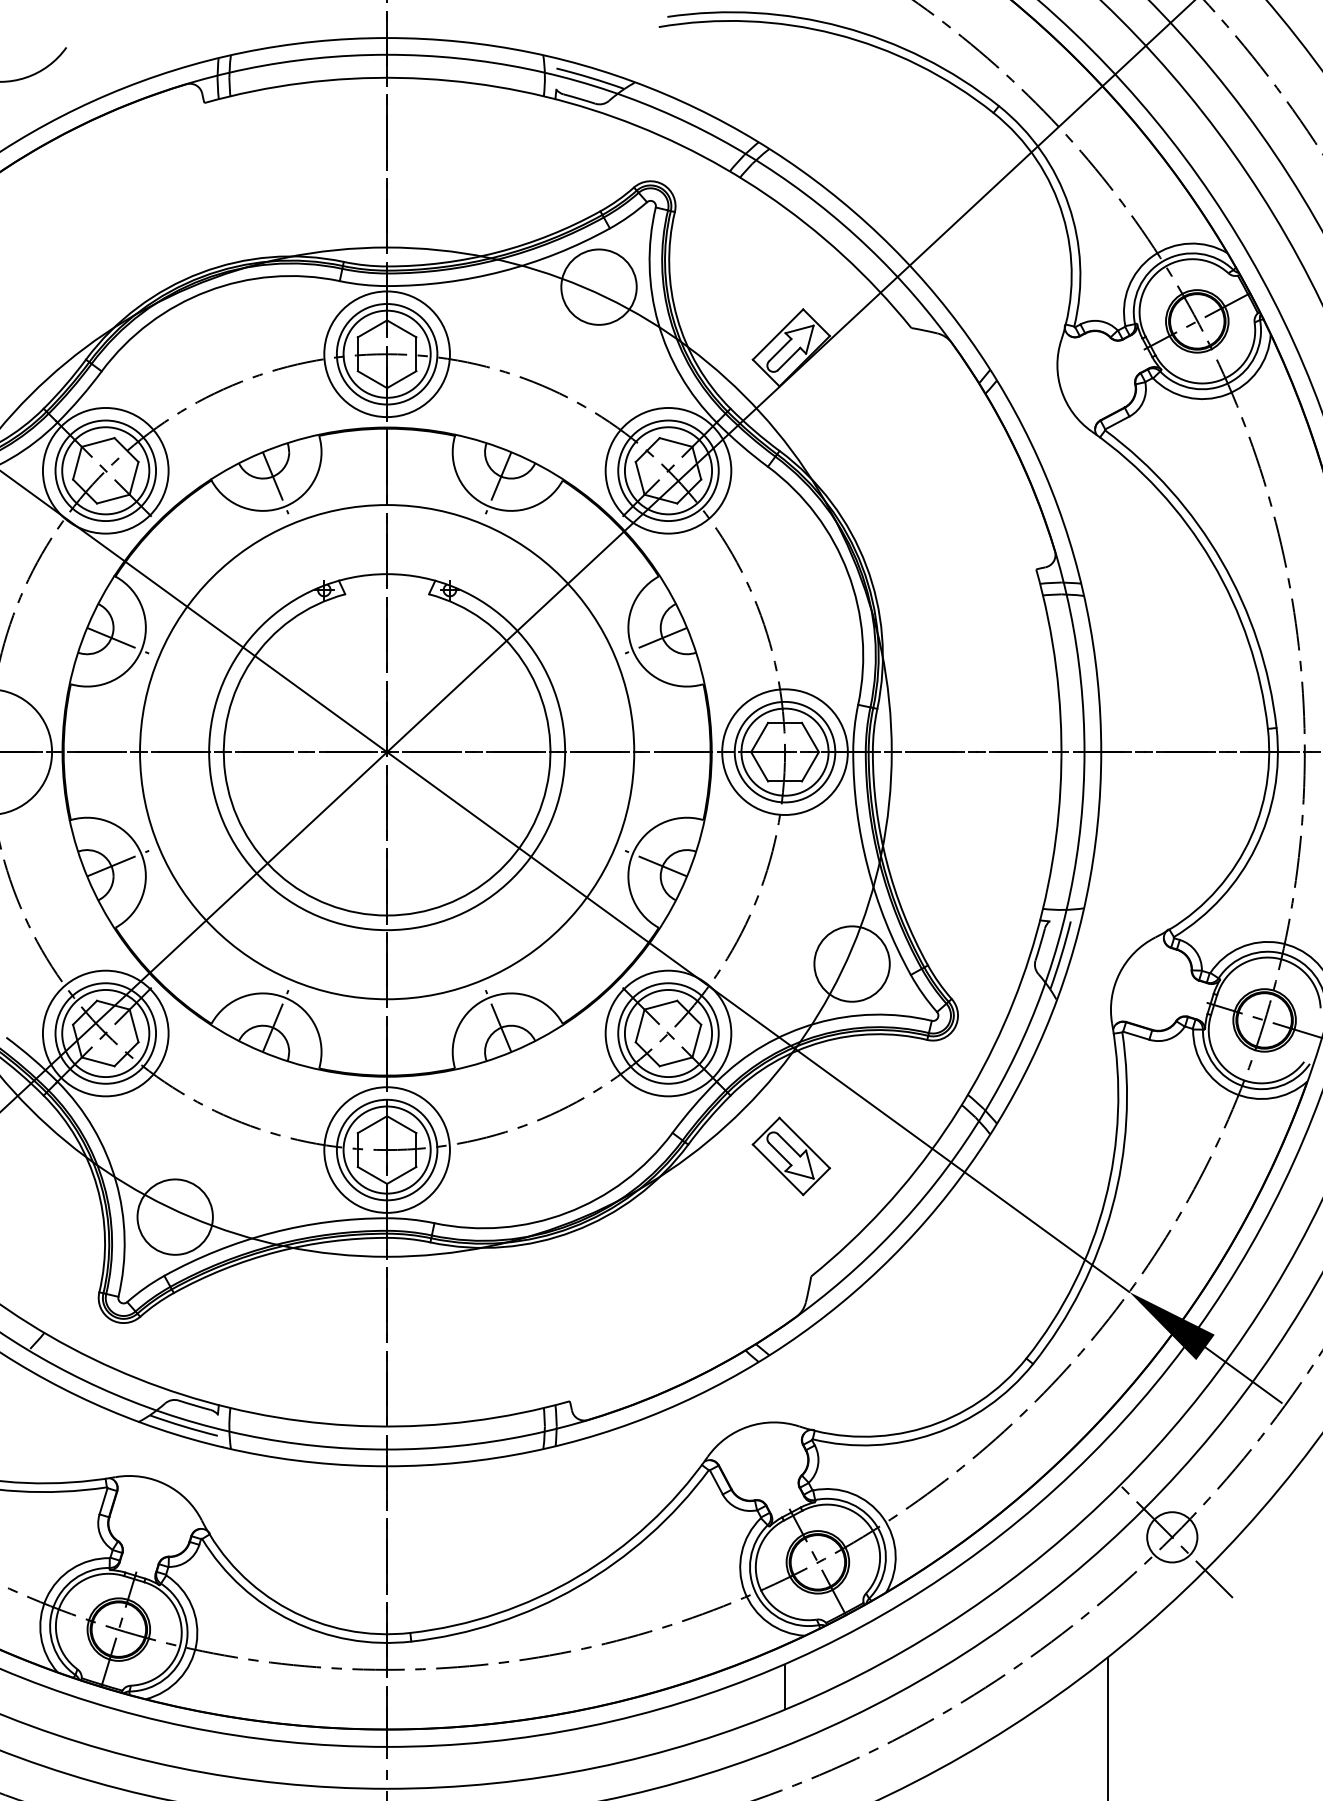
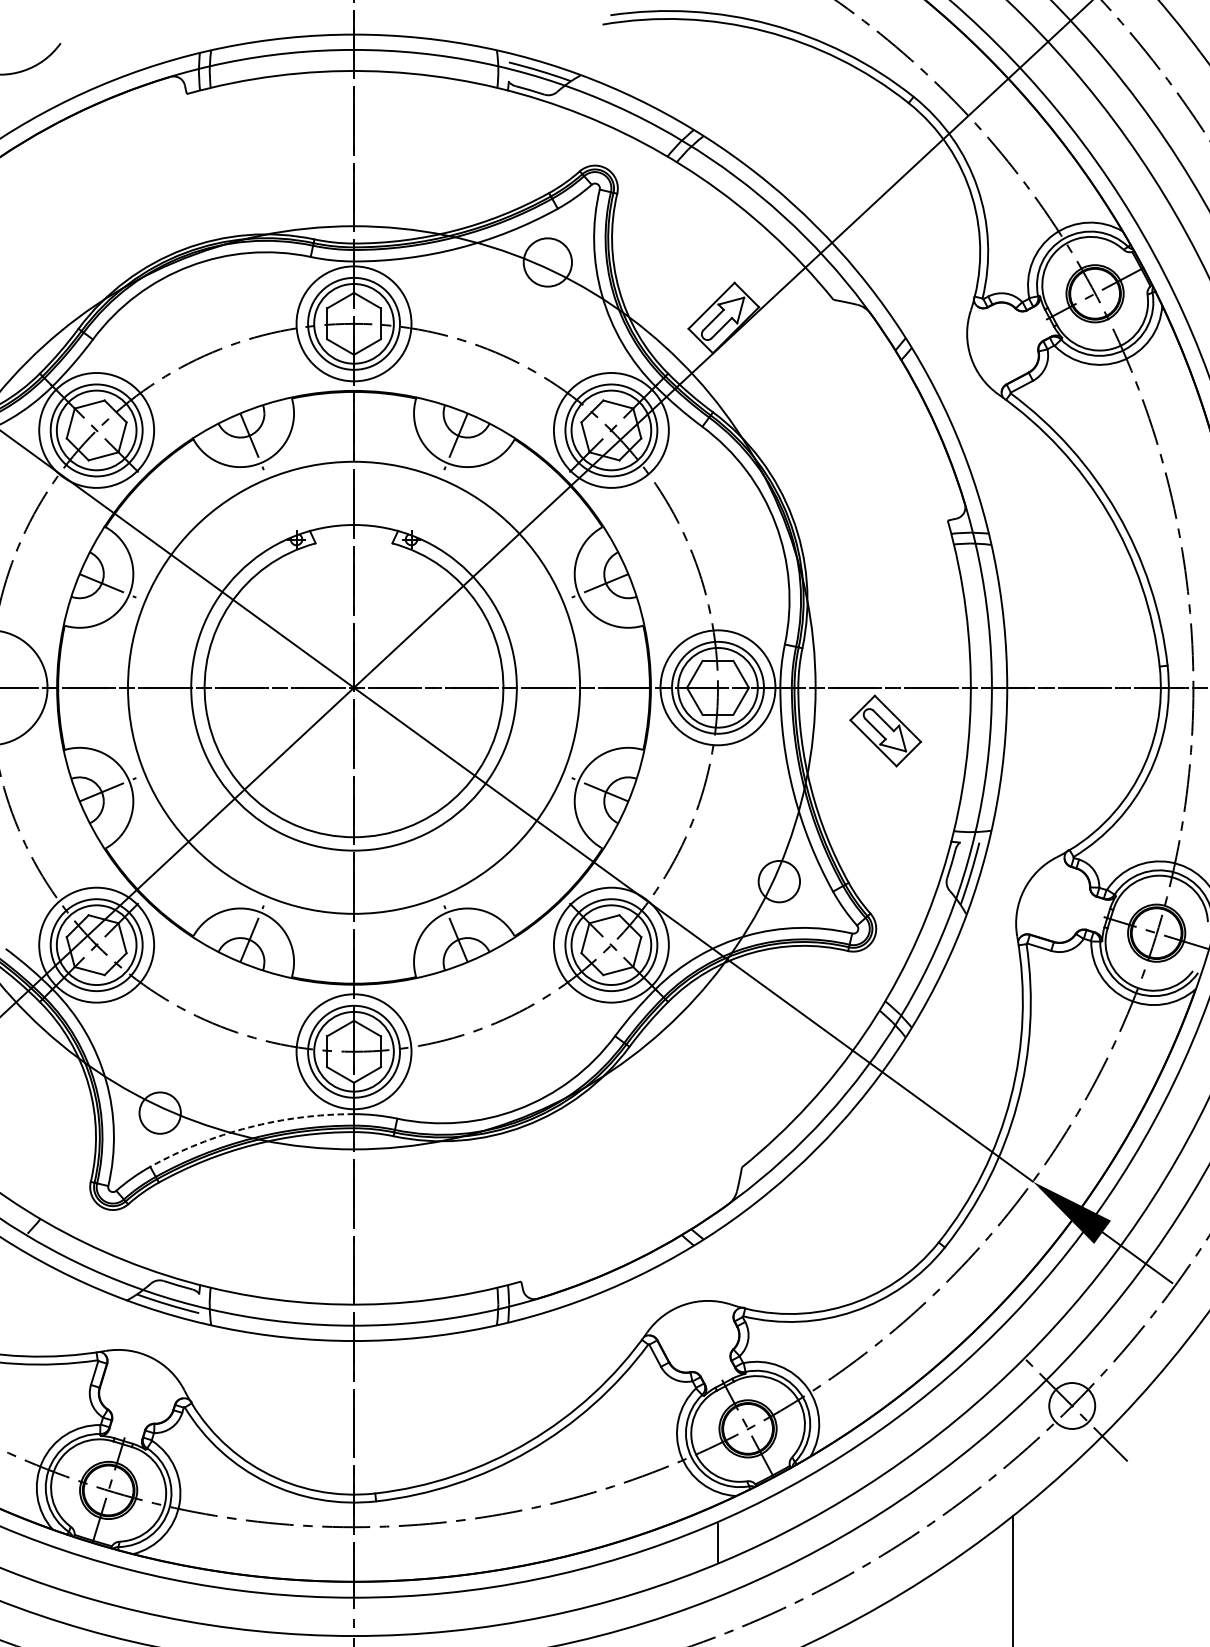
circle: (598, 286) -> (547, 261), size x0.7
circle: (851, 963) -> (778, 881), size x0.6
part: (791, 1156) -> (885, 731), moved
circle: (174, 1216) -> (159, 1112), size x0.6
arc: (272, 1232) -> (249, 1127), solid -> dashed

